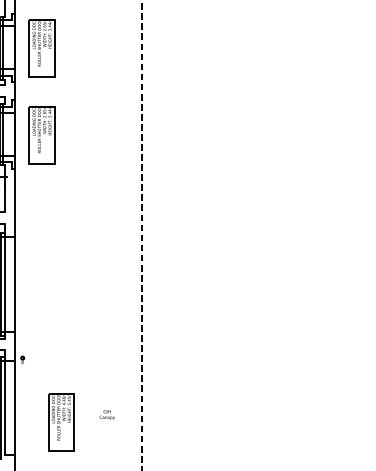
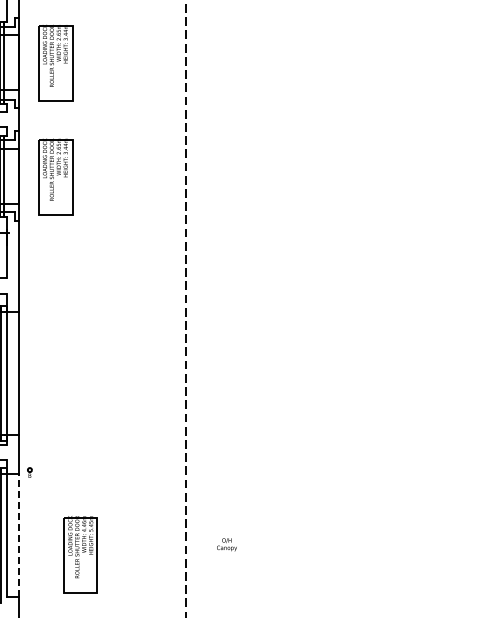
line: (14, 407) -> (19, 535), solid -> dashed
text: (106, 414) -> (226, 544), moved

